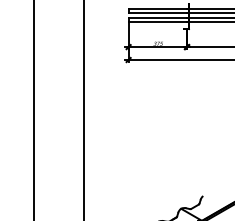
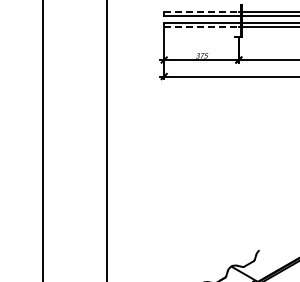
line: (158, 9) -> (202, 11), solid -> dashed
line: (158, 21) -> (202, 27), solid -> dashed

